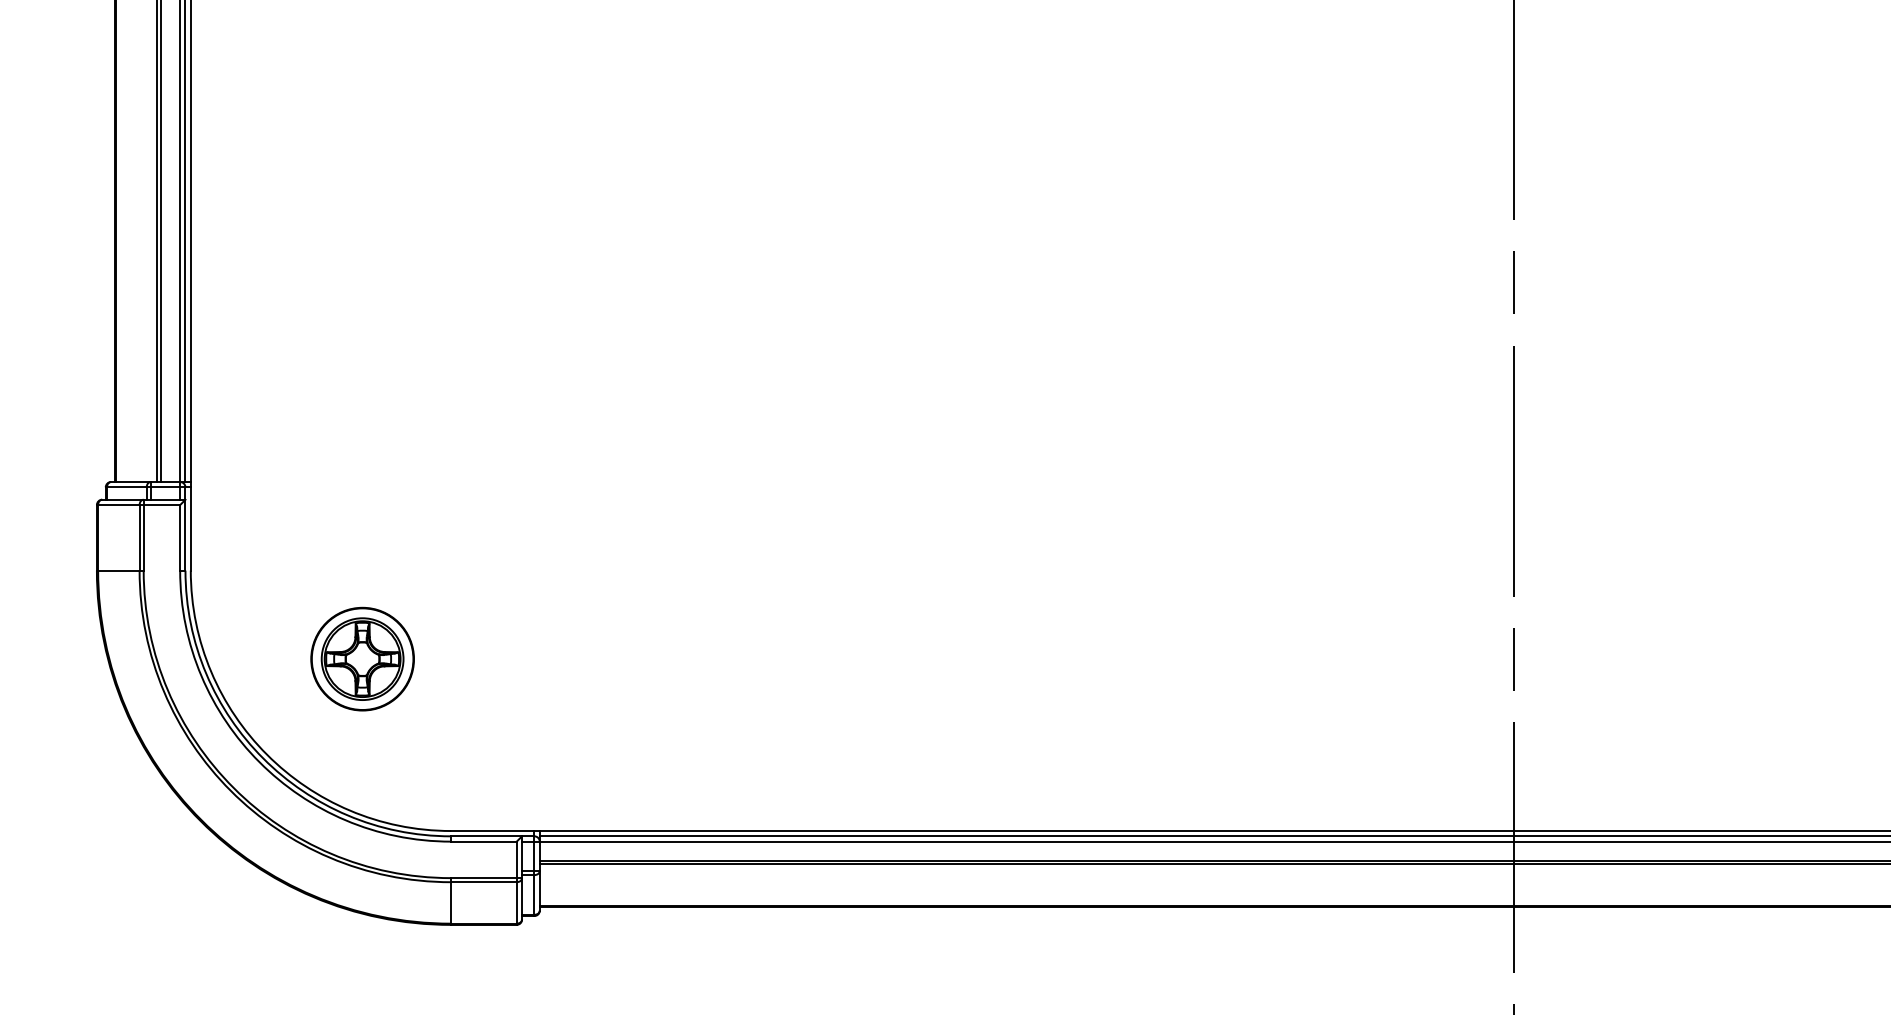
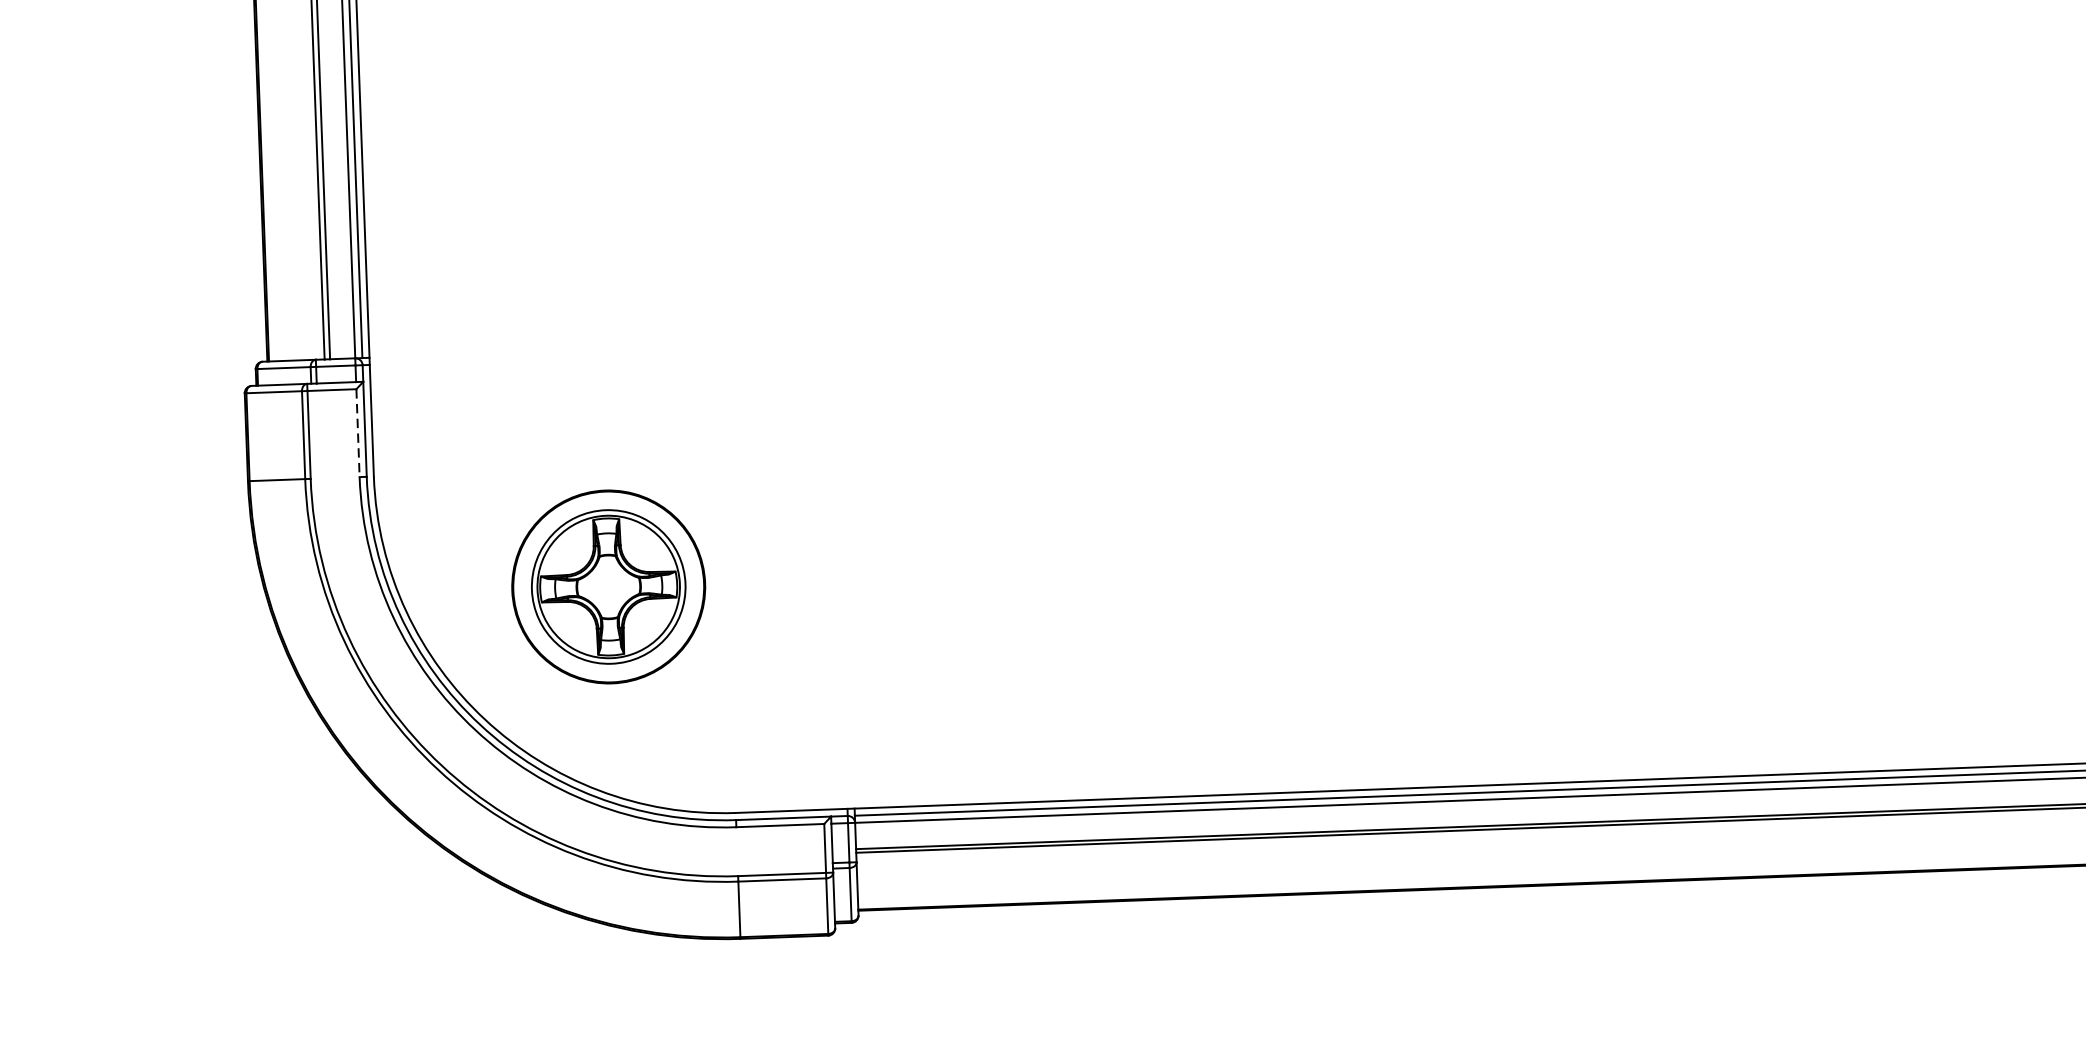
line: (180, 537) -> (358, 432), solid -> dashed
part: (362, 658) -> (608, 585), size x1.4

